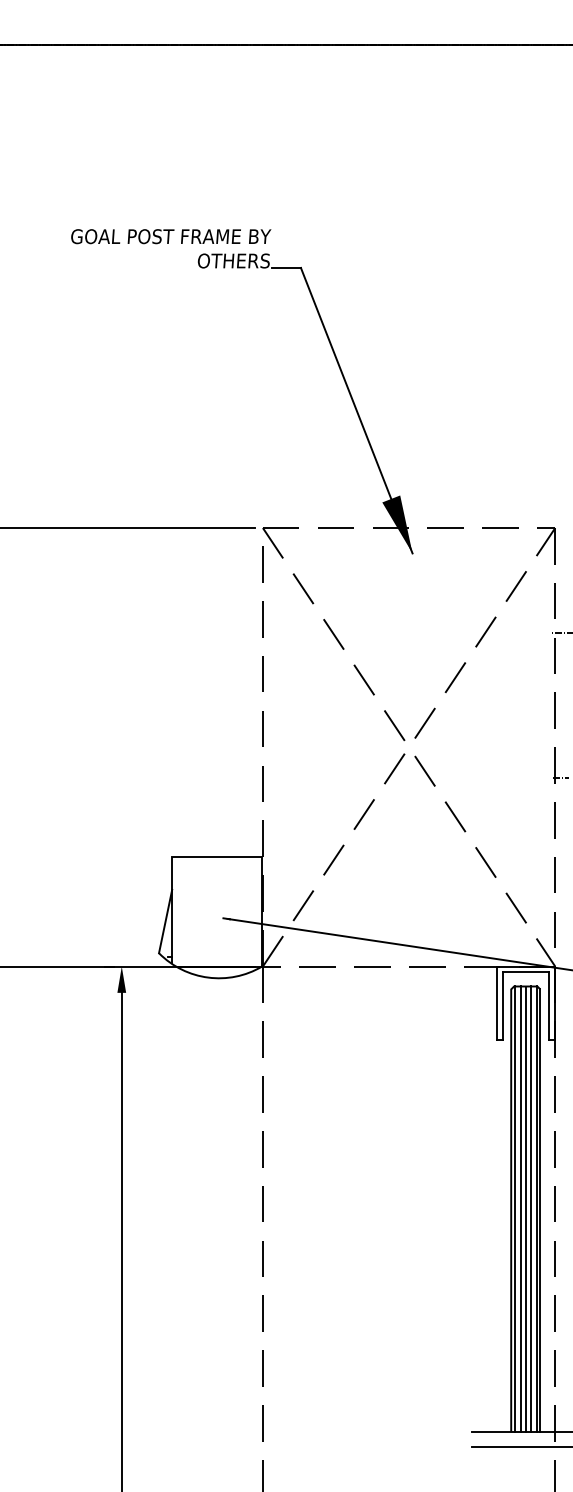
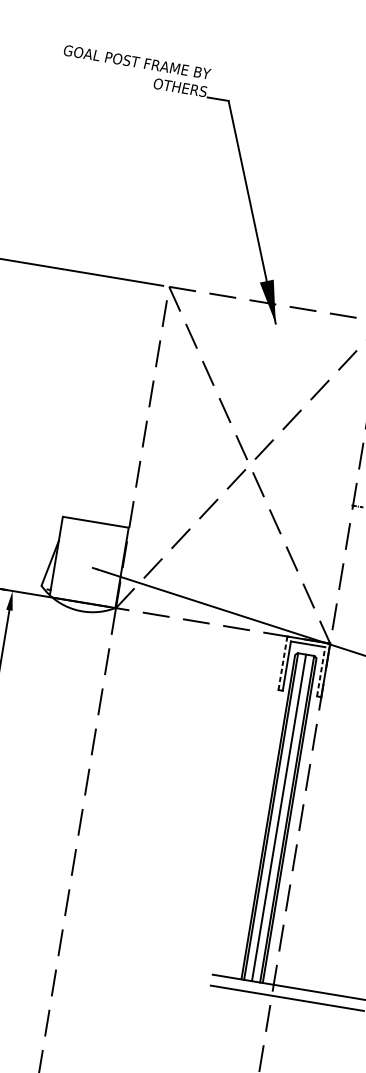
line: (496, 1003) -> (282, 663), solid -> dashed
line: (549, 1006) -> (321, 672), solid -> dashed
line: (521, 1209) -> (276, 817), removed
line: (531, 1209) -> (283, 818), removed

